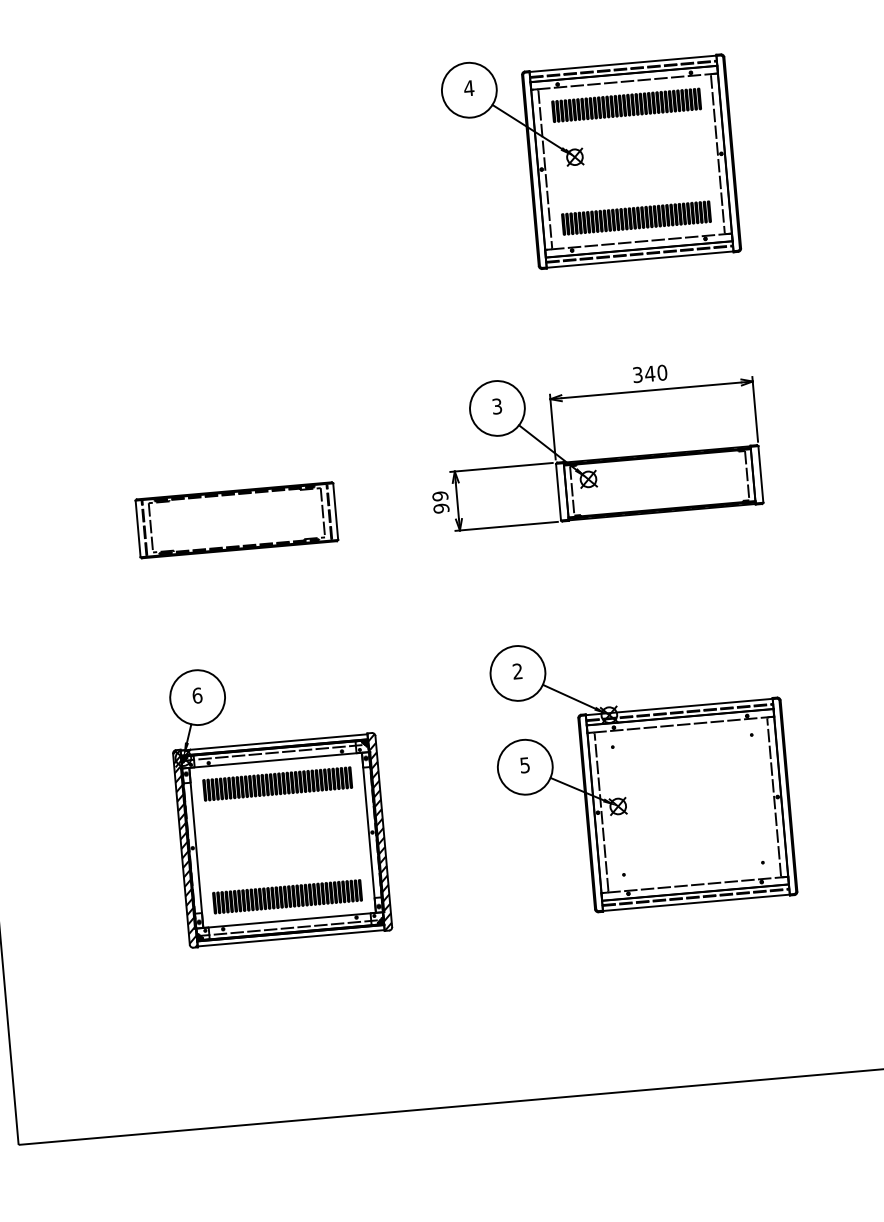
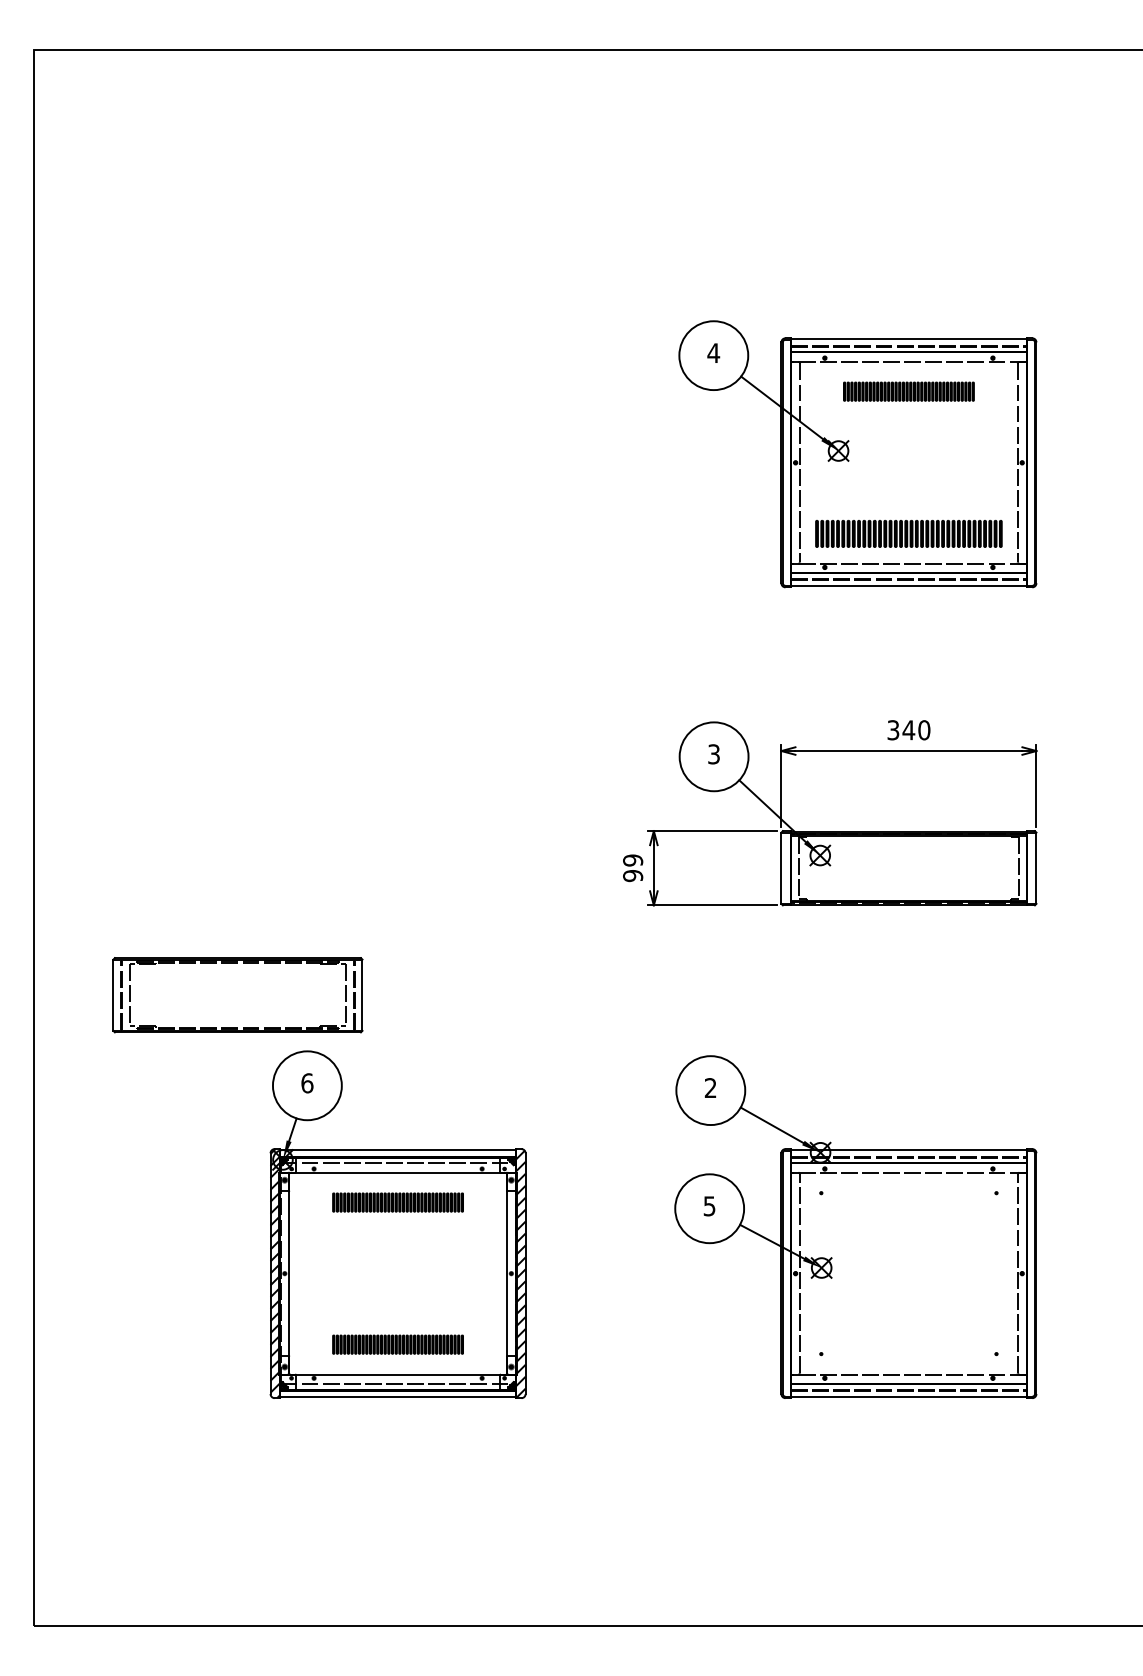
part: (626, 105) -> (908, 391), size x0.7
part: (236, 520) -> (237, 995), moved
part: (277, 783) -> (397, 1202), size x0.7
part: (287, 896) -> (397, 1344), size x0.7

